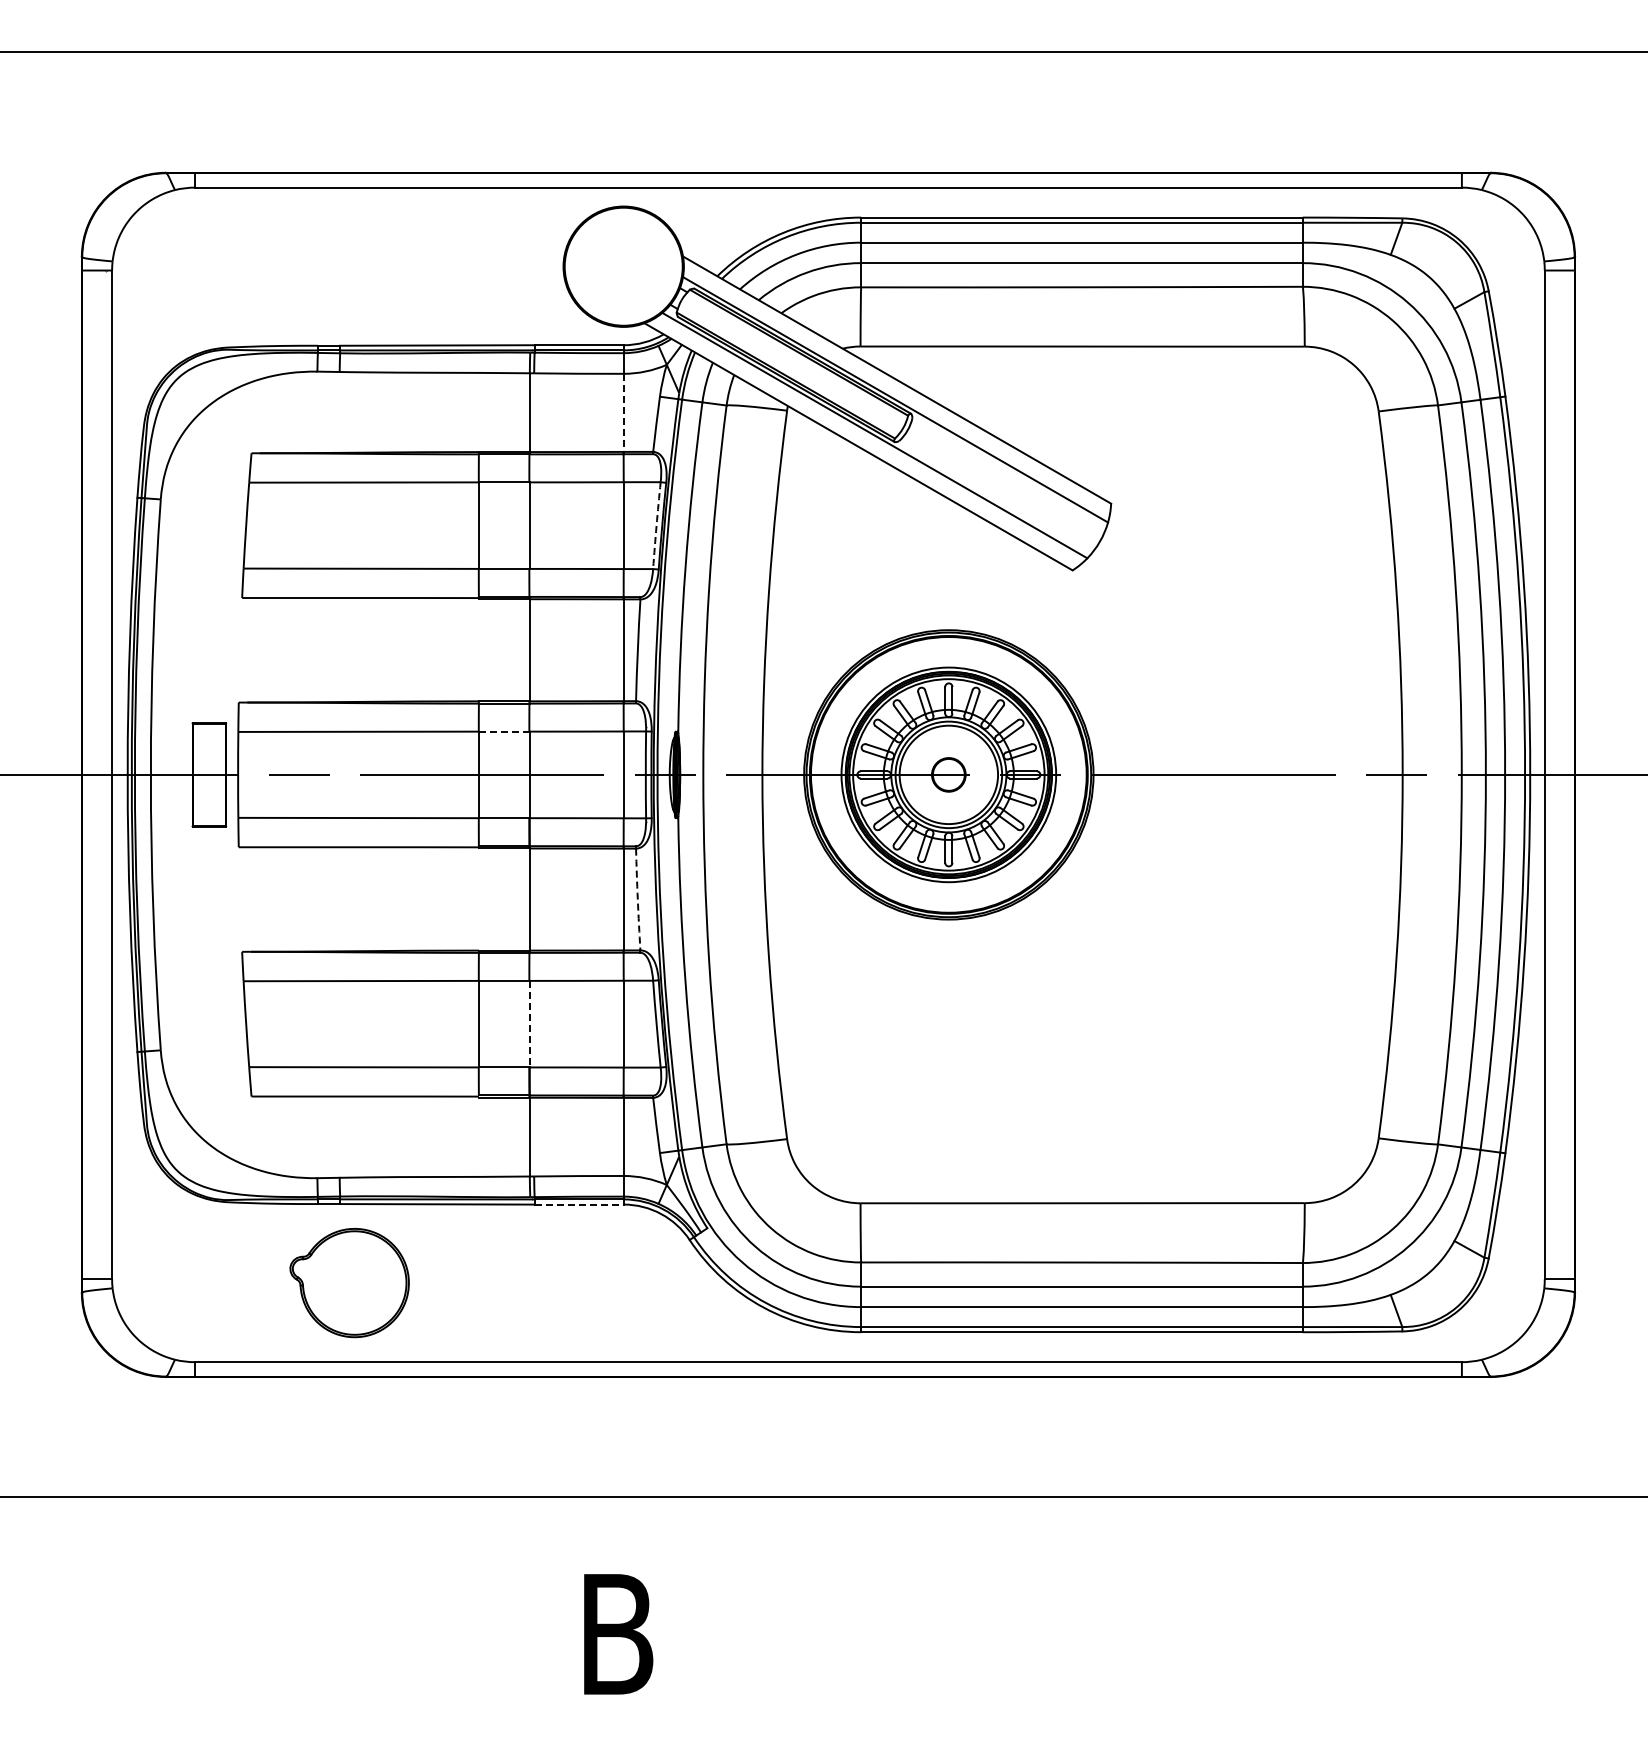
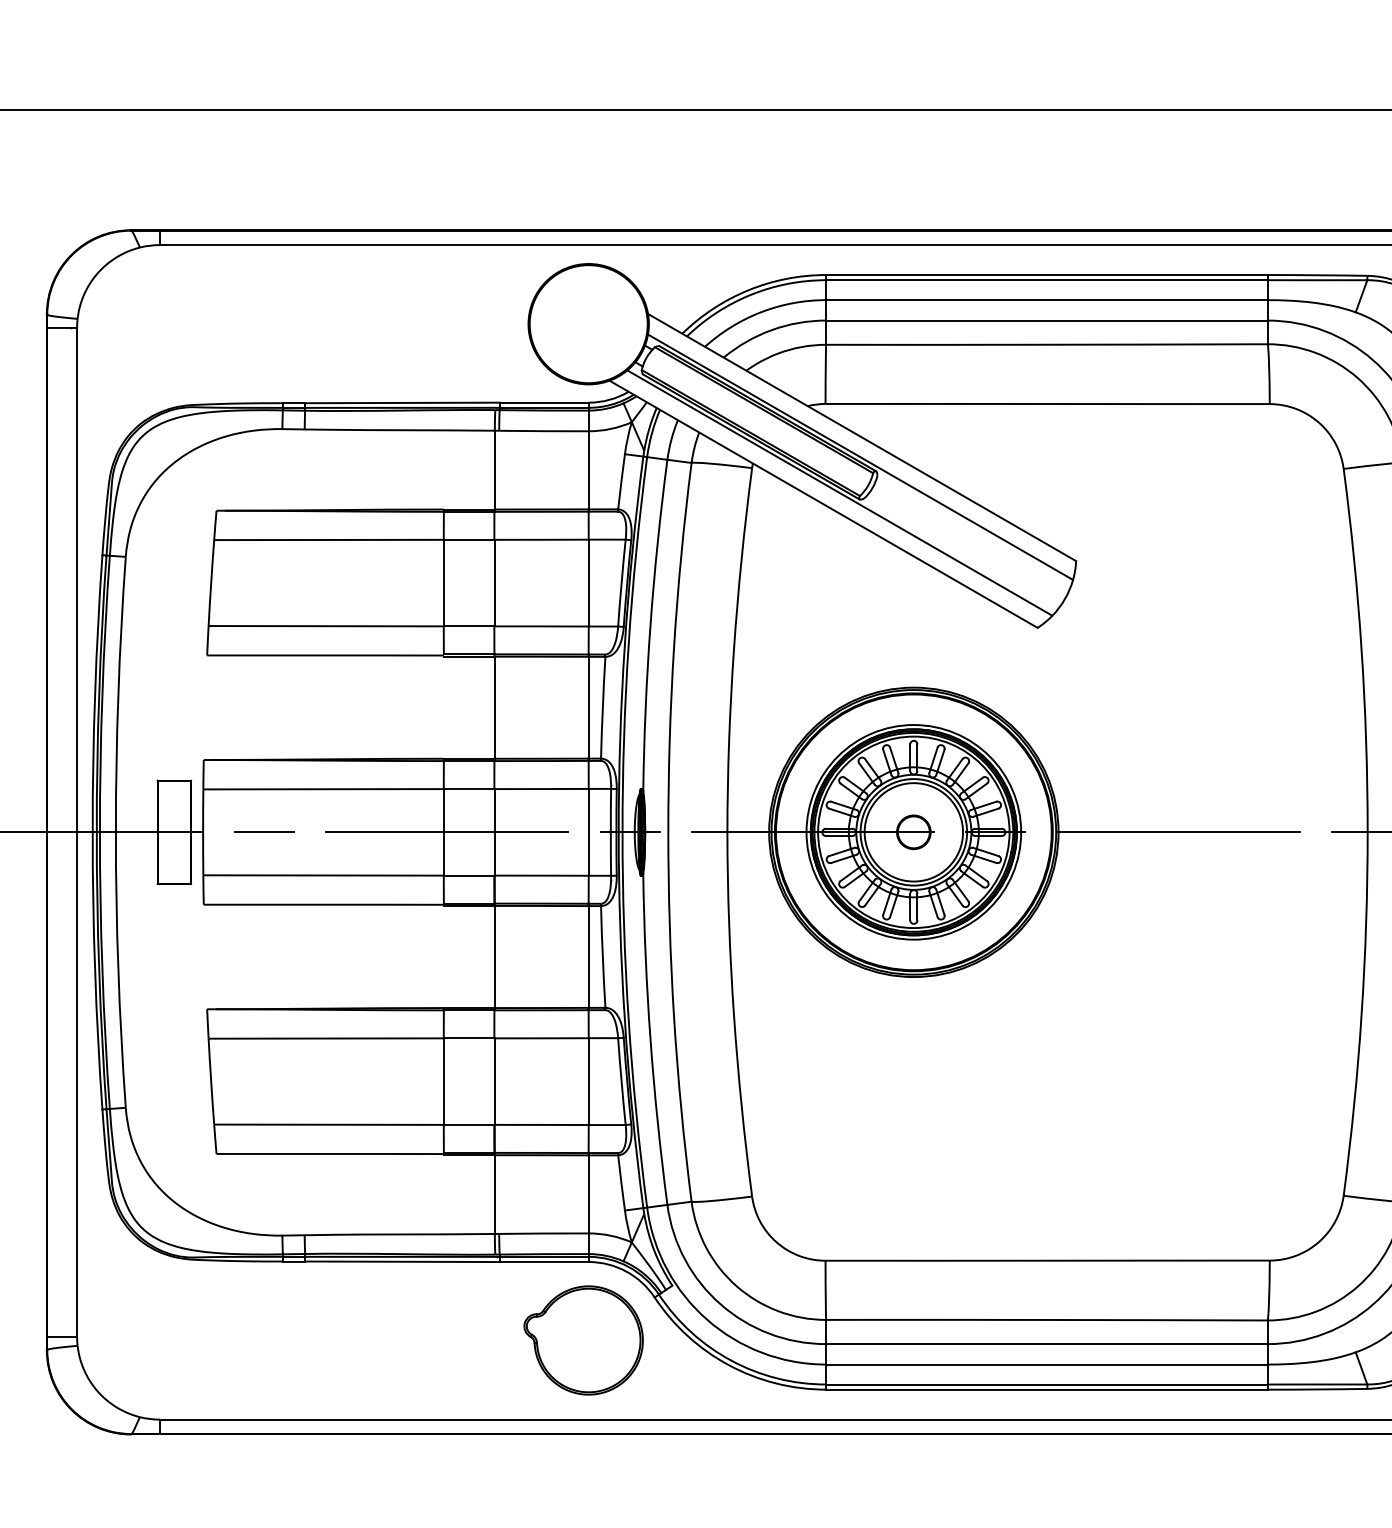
line: (623, 413) -> (588, 470), dashed -> solid
arc: (656, 525) -> (621, 582), dashed -> solid
line: (503, 731) -> (468, 788), dashed -> solid
arc: (637, 899) -> (602, 956), dashed -> solid
line: (529, 1024) -> (494, 1081), dashed -> solid
line: (579, 1204) -> (544, 1261), dashed -> solid
part: (349, 1283) -> (583, 1340), moved

